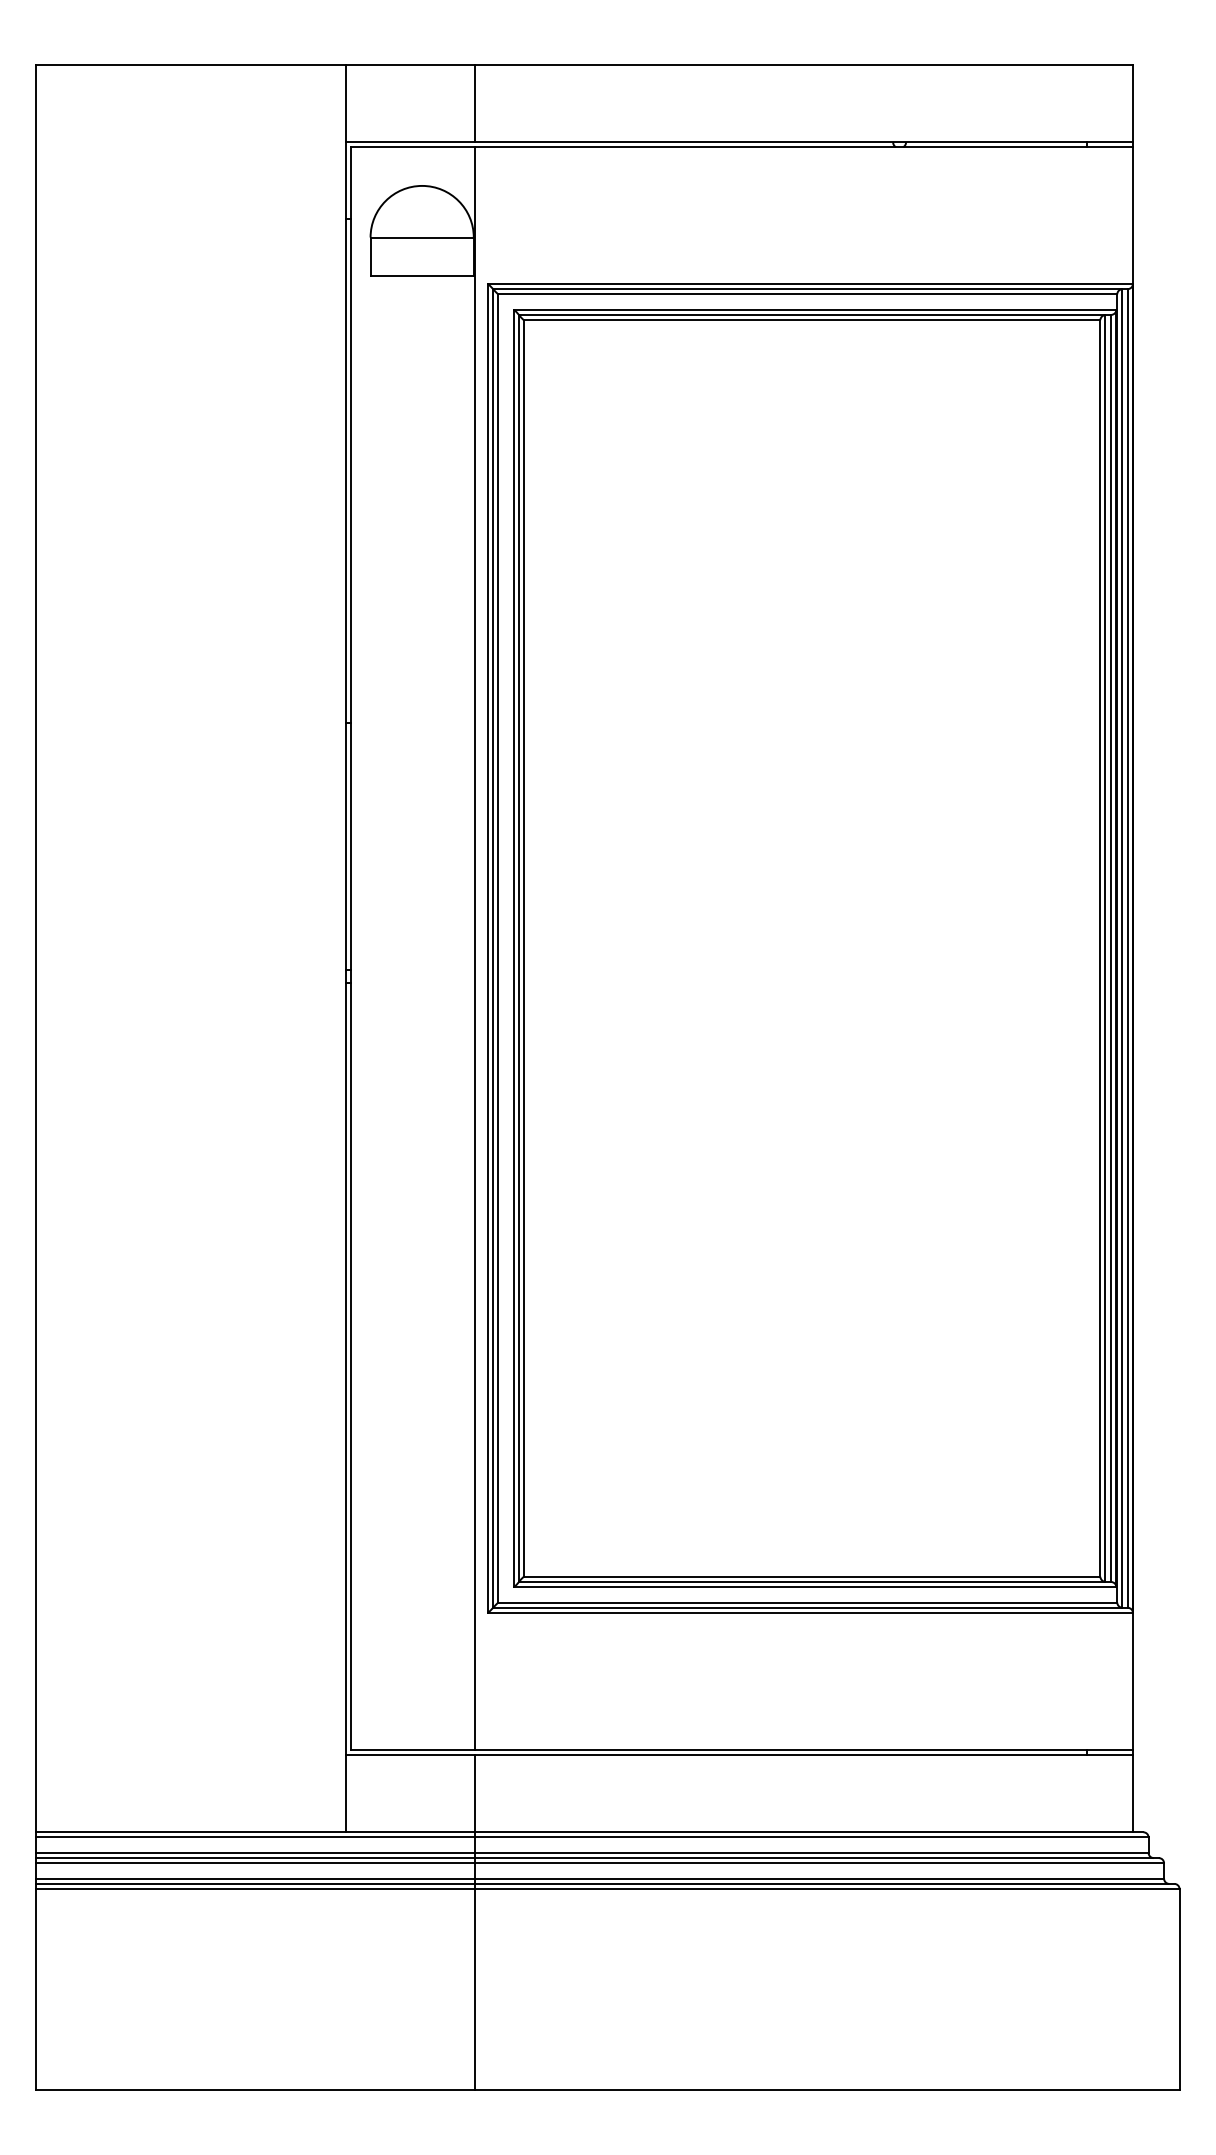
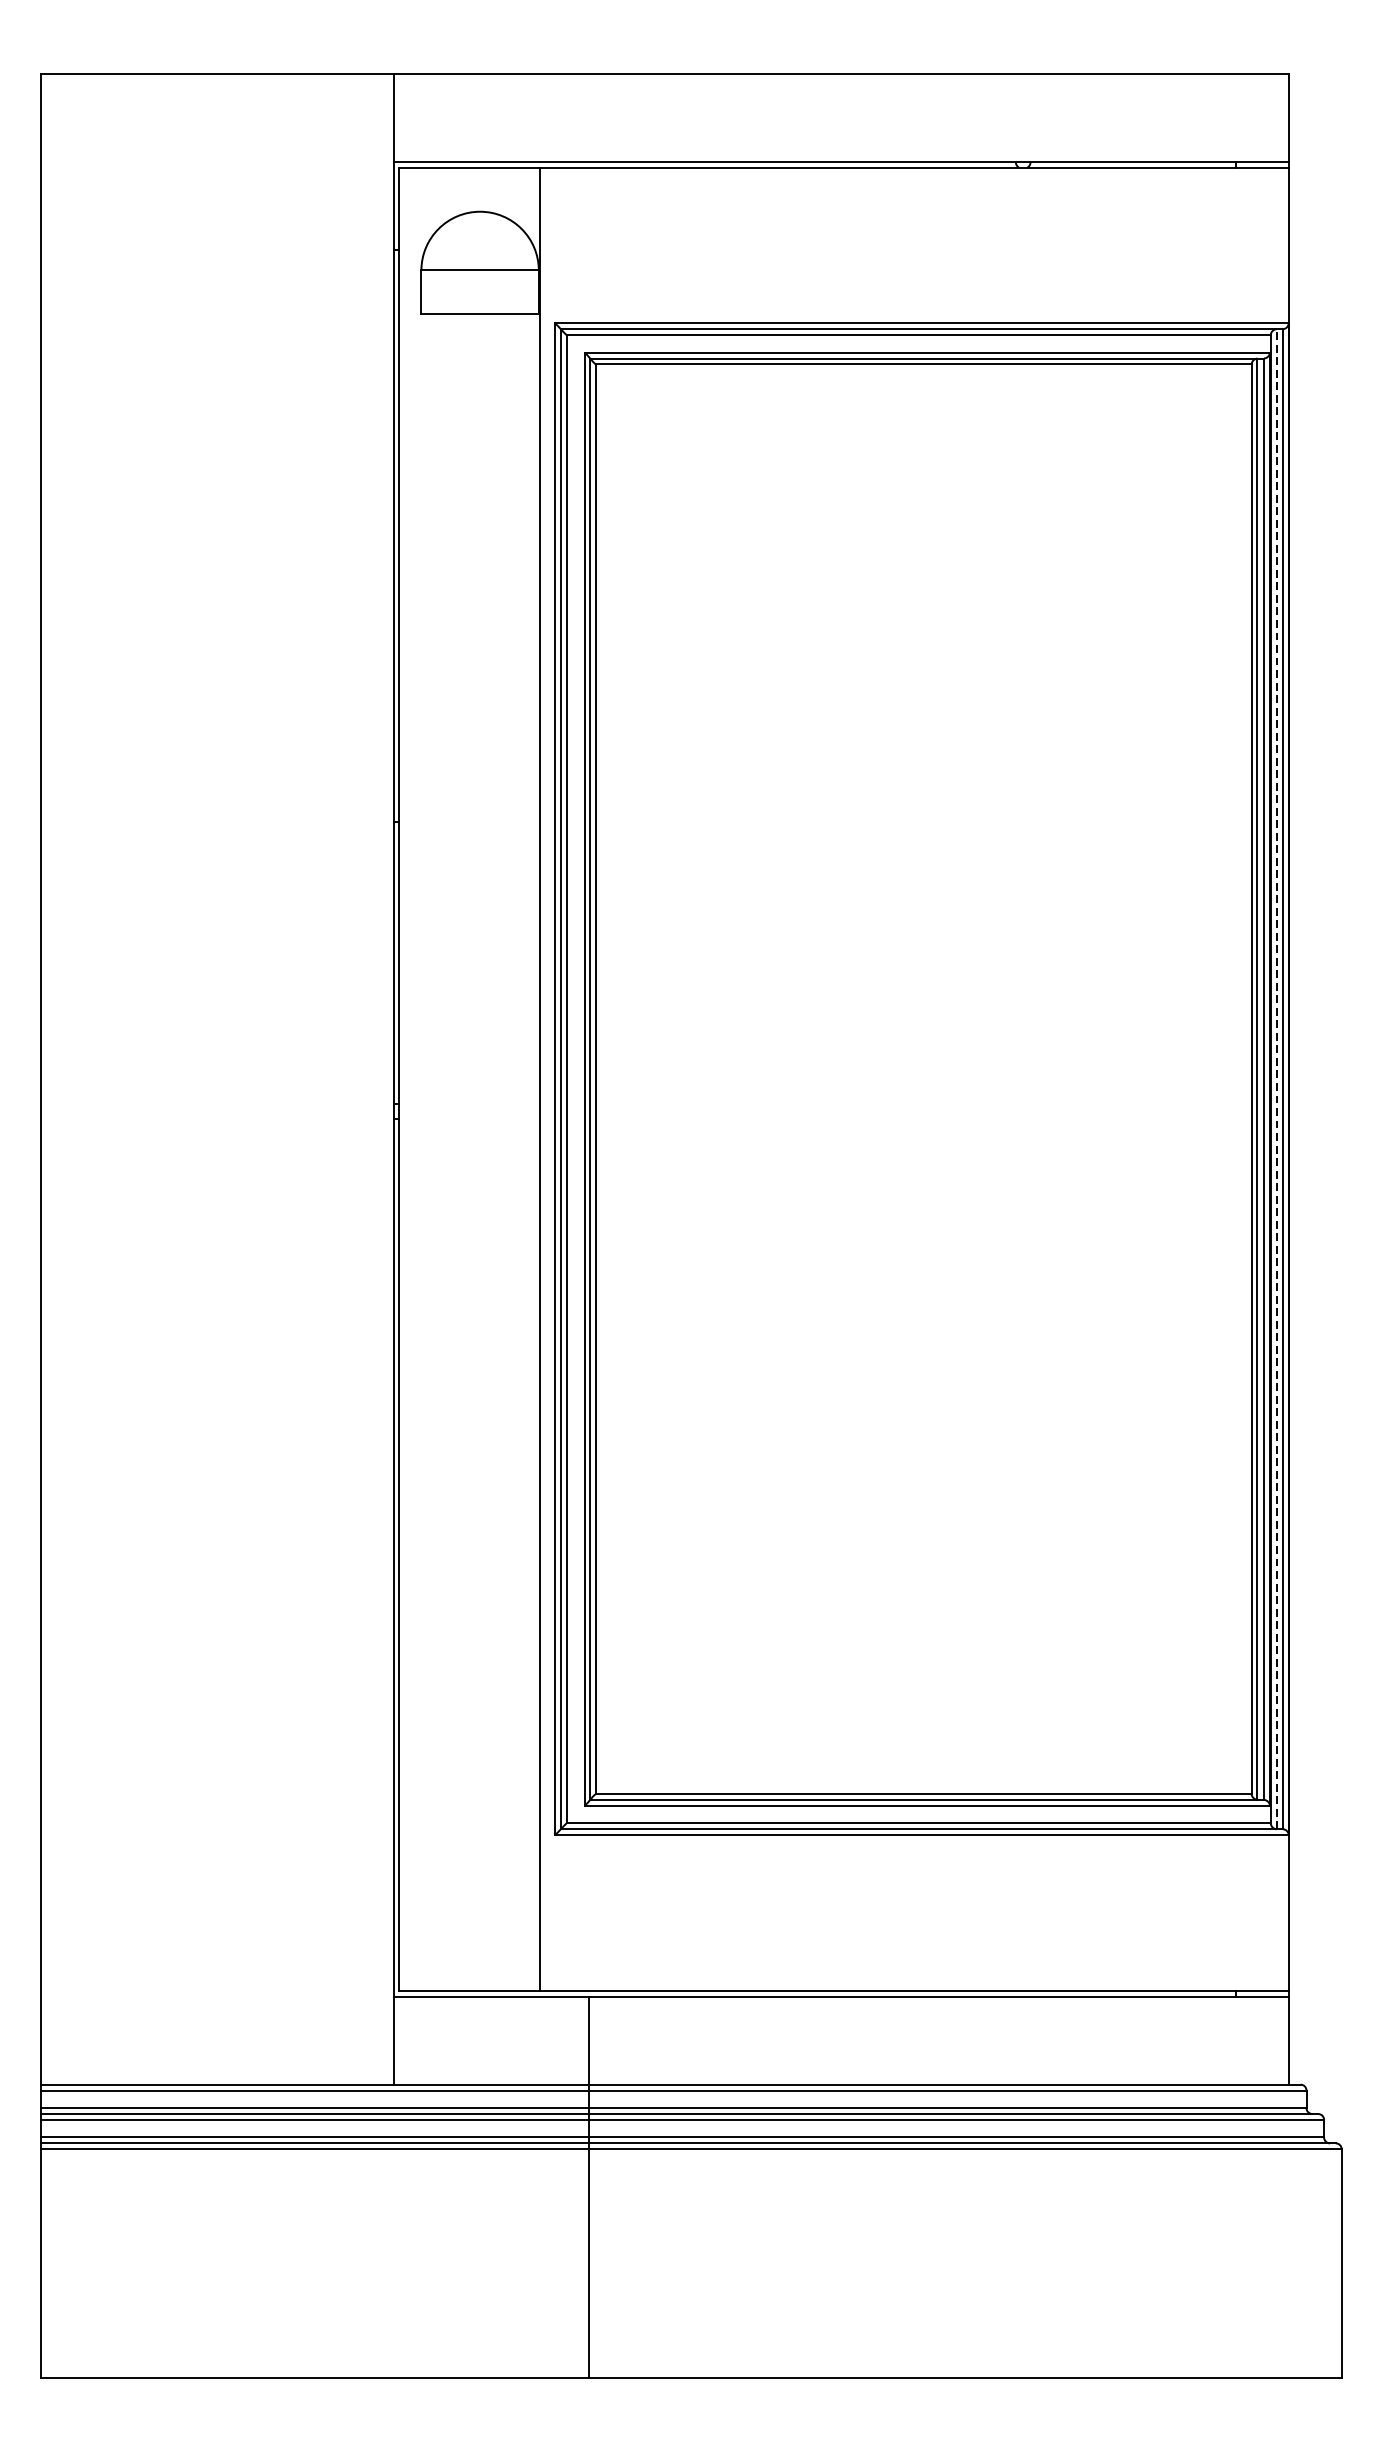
line: (475, 103) -> (540, 117), removed
line: (1122, 947) -> (1276, 1078), solid -> dashed
line: (475, 1922) -> (589, 2187), moved

